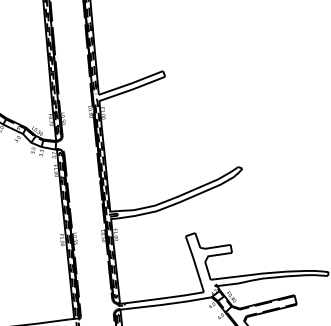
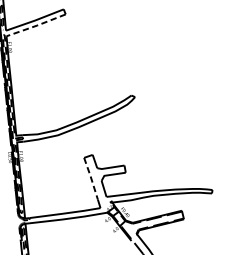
line: (133, 89) -> (37, 25), solid -> dashed
line: (193, 259) -> (91, 178), solid -> dashed

